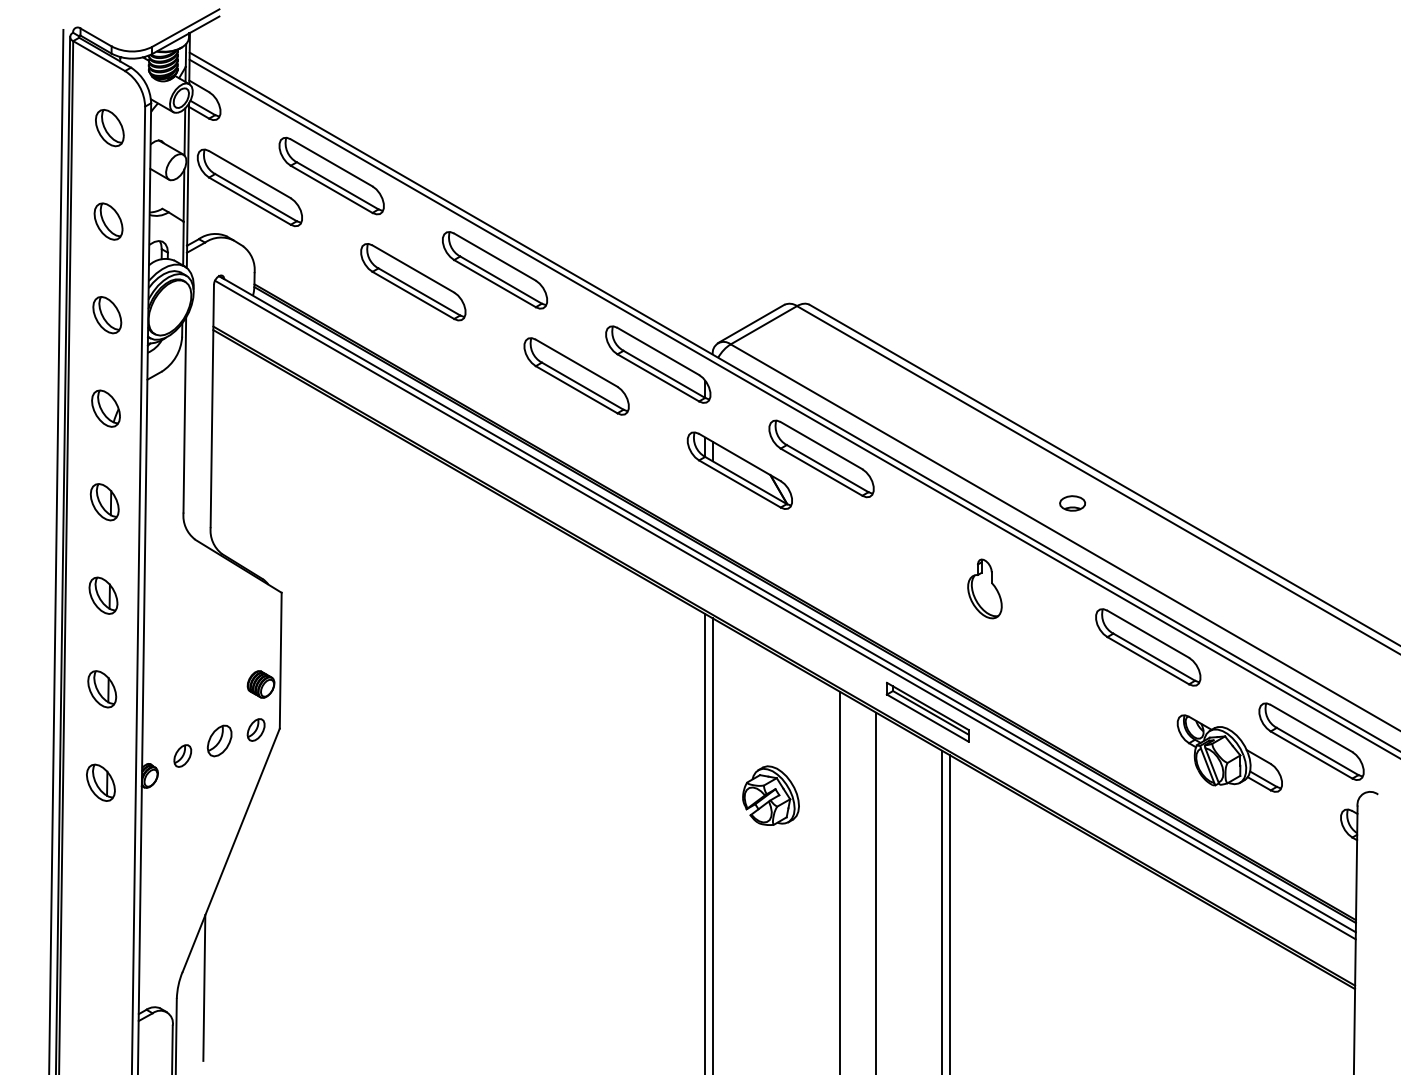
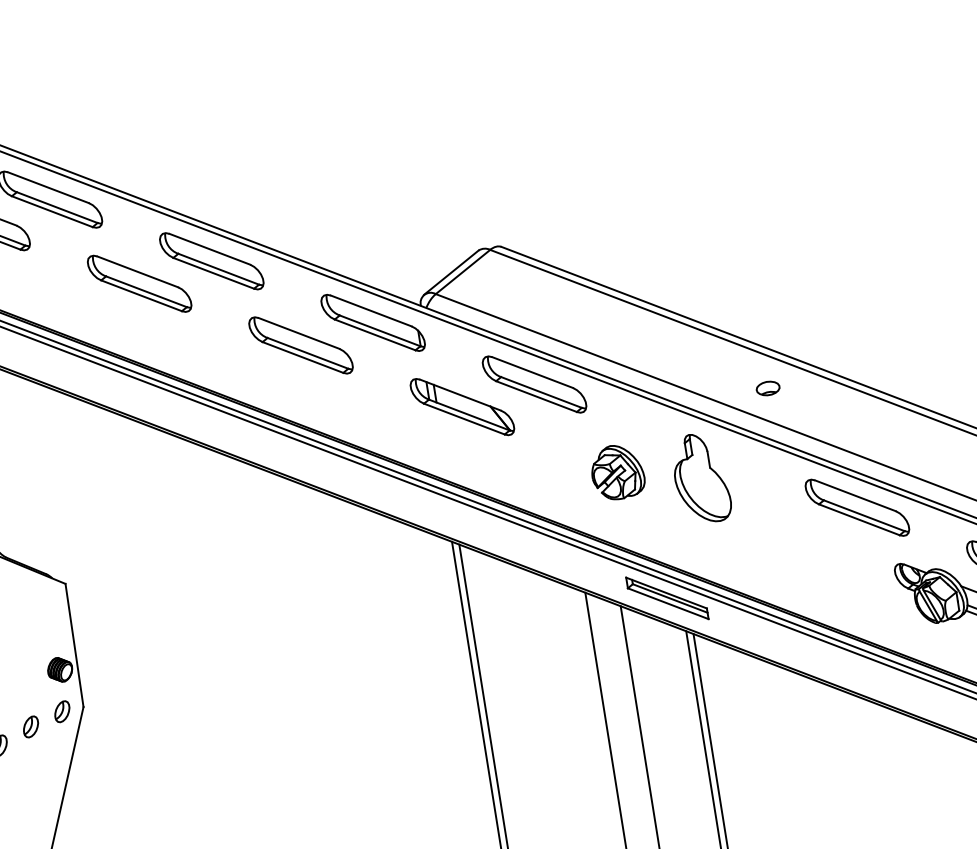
part: (984, 588) -> (700, 478), size x1.67
part: (219, 740) -> (30, 726), size x0.71
part: (770, 795) -> (617, 472), moved

